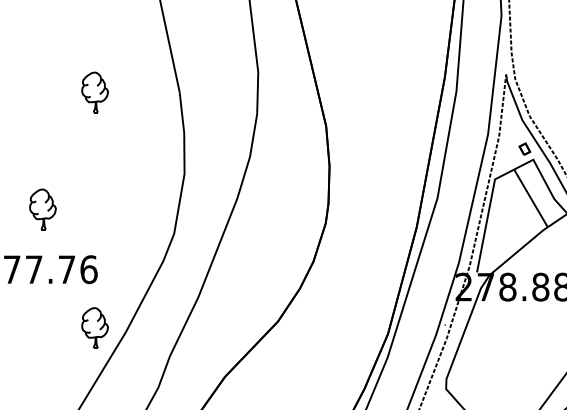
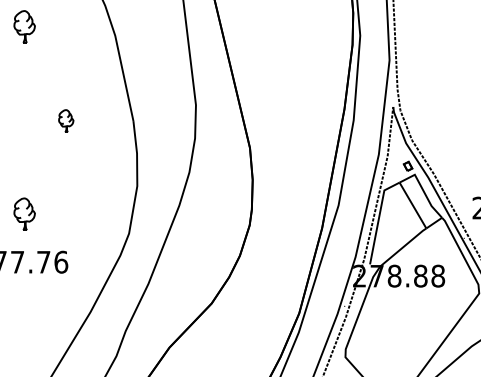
part: (95, 91) -> (66, 120), size x0.7
part: (95, 327) -> (66, 308), removed

